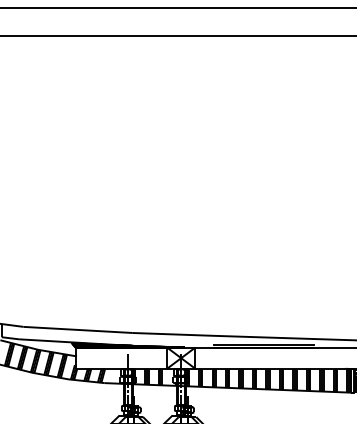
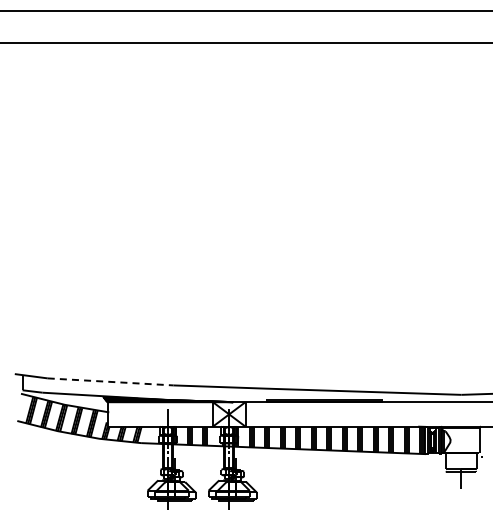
line: (78, 329) -> (110, 381), solid -> dashed

